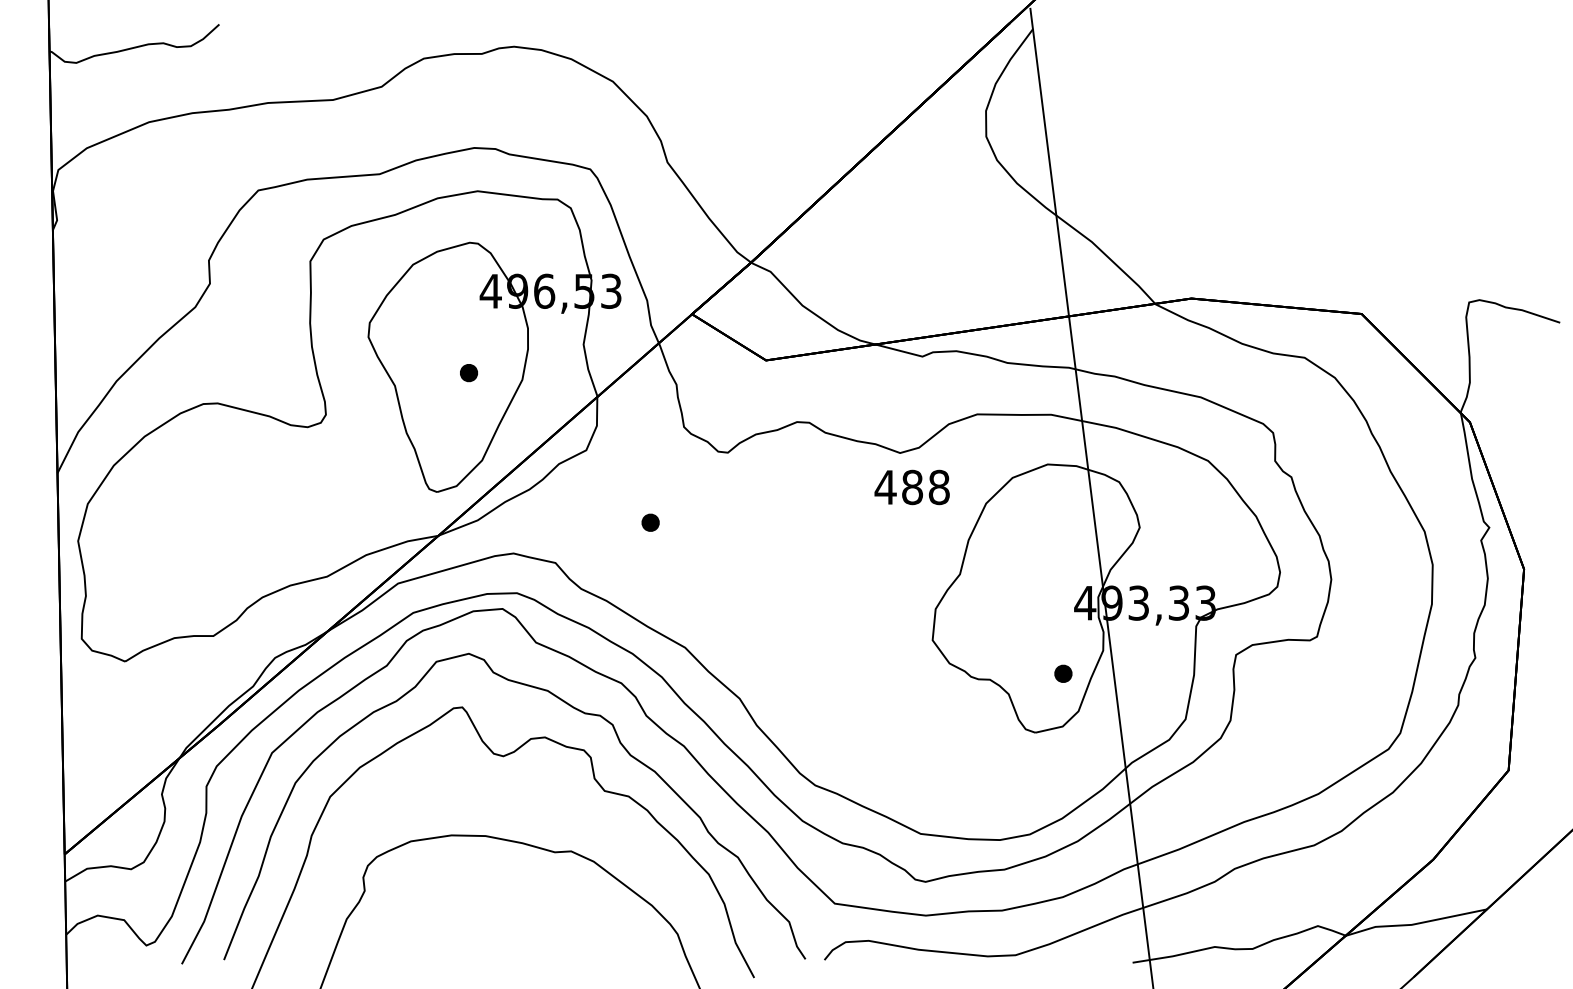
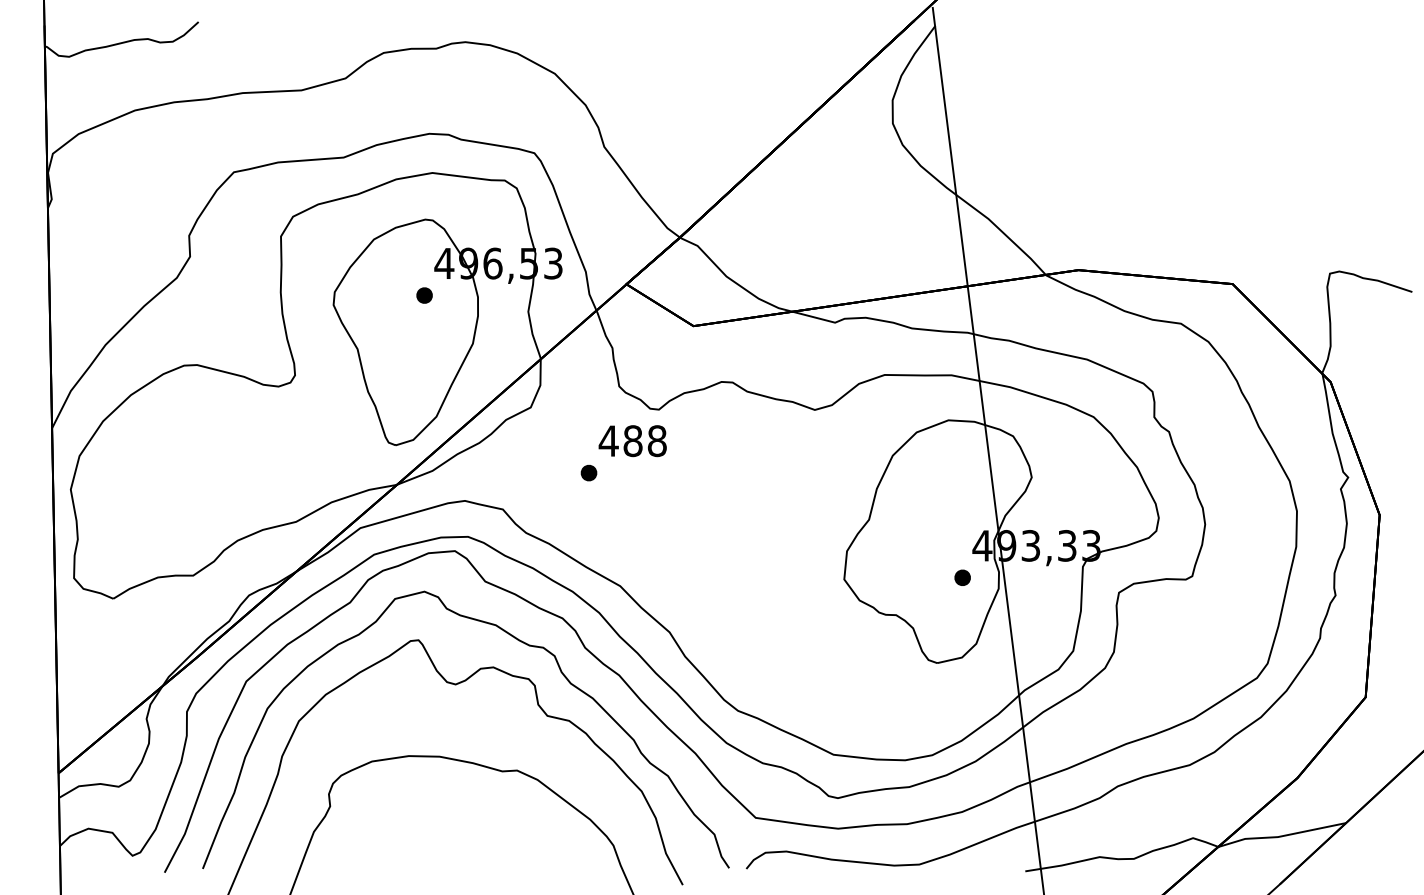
part: (468, 372) -> (424, 295), moved
text: (911, 487) -> (632, 441), moved
part: (1063, 673) -> (962, 577), moved

